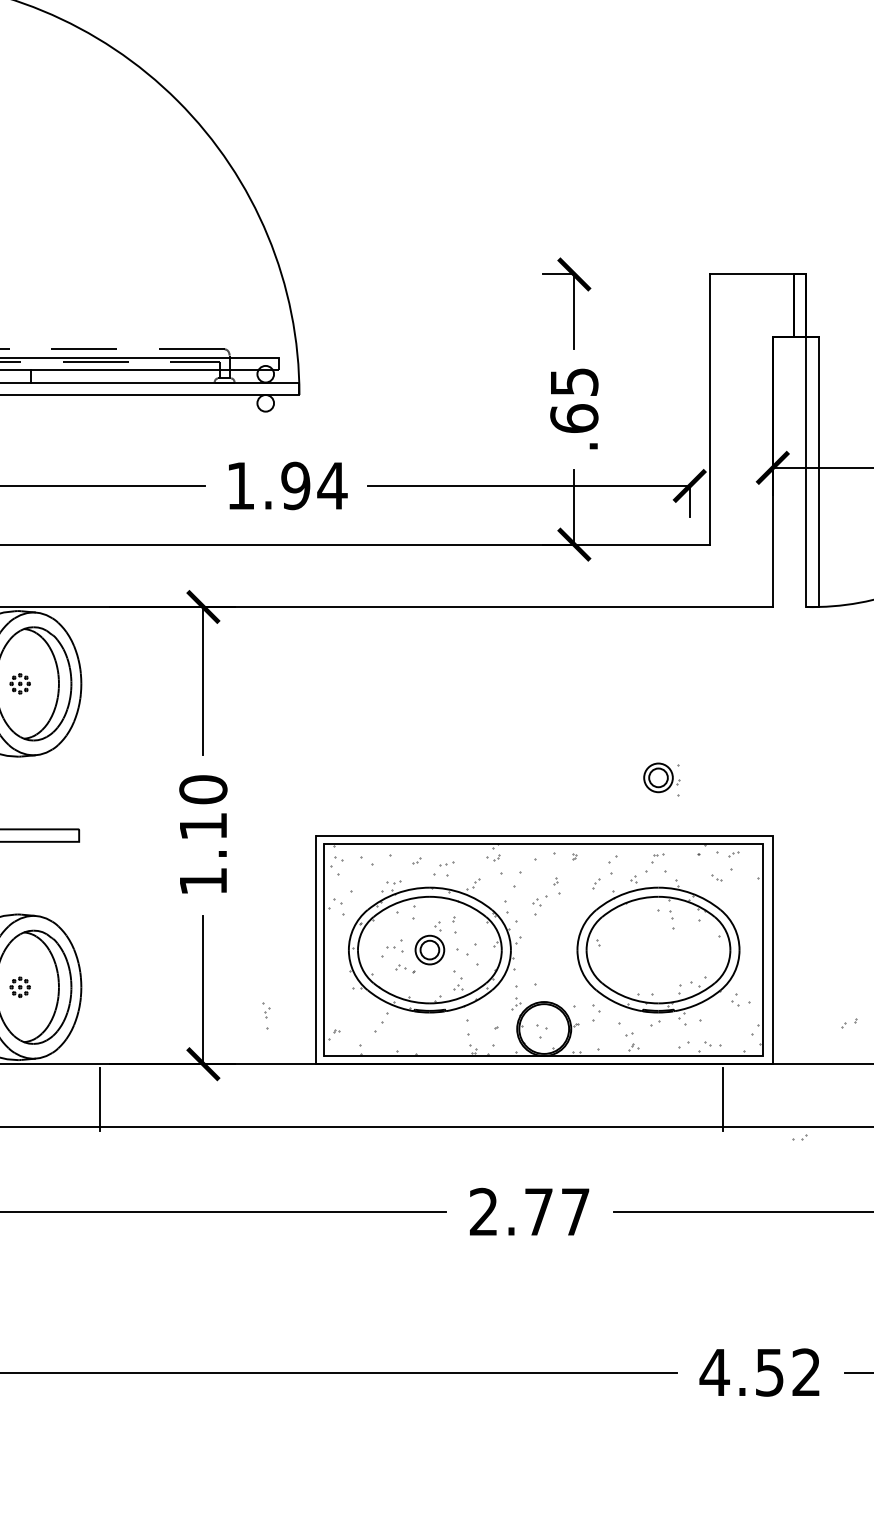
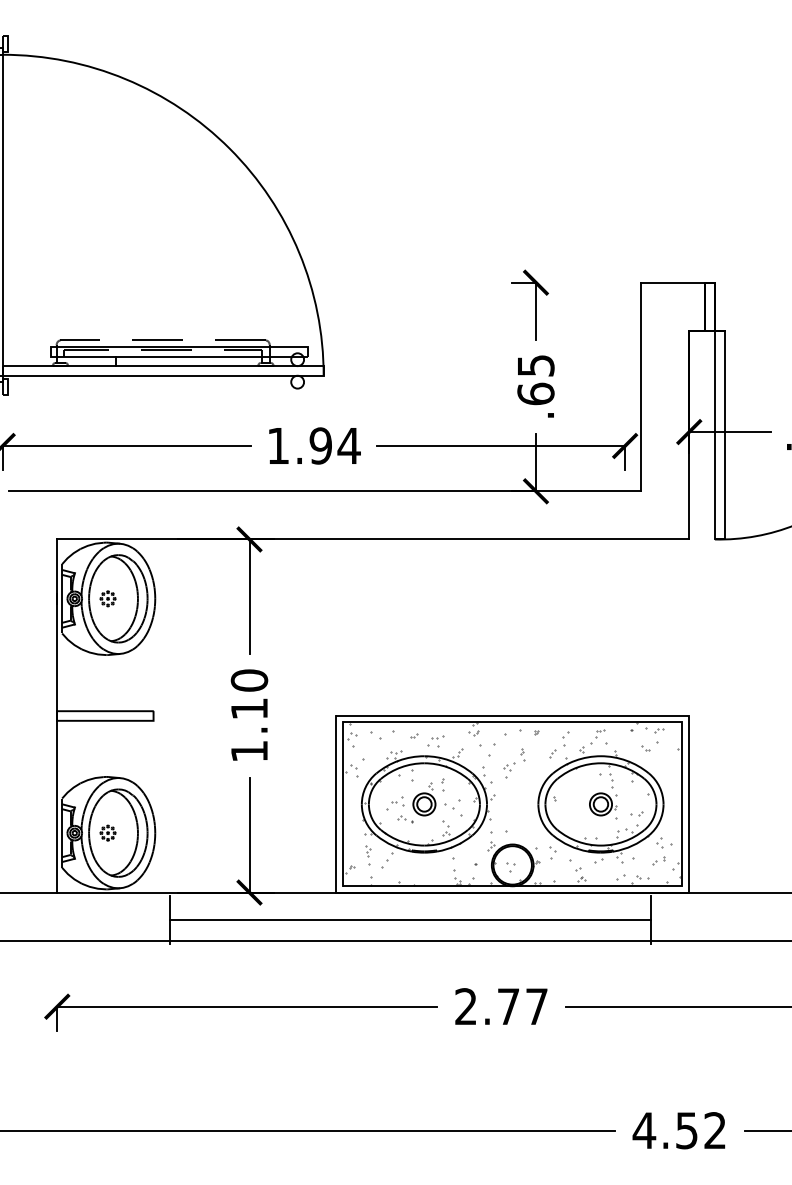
part: (661, 779) -> (603, 805), moved
part: (266, 1016) -> (368, 855), moved
part: (848, 1022) -> (658, 860), moved
line: (410, 1099) -> (409, 919), added
part: (799, 1137) -> (636, 813), moved

